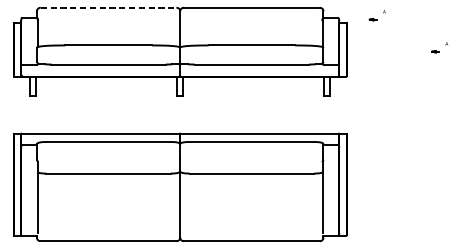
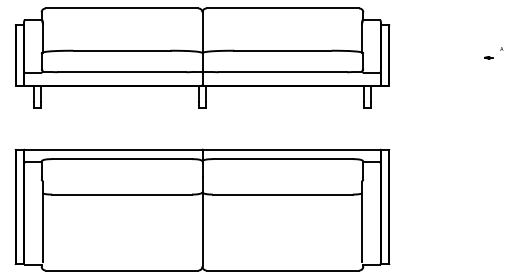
line: (108, 7) -> (122, 8), dashed -> solid
part: (377, 15) -> (423, 17), removed

